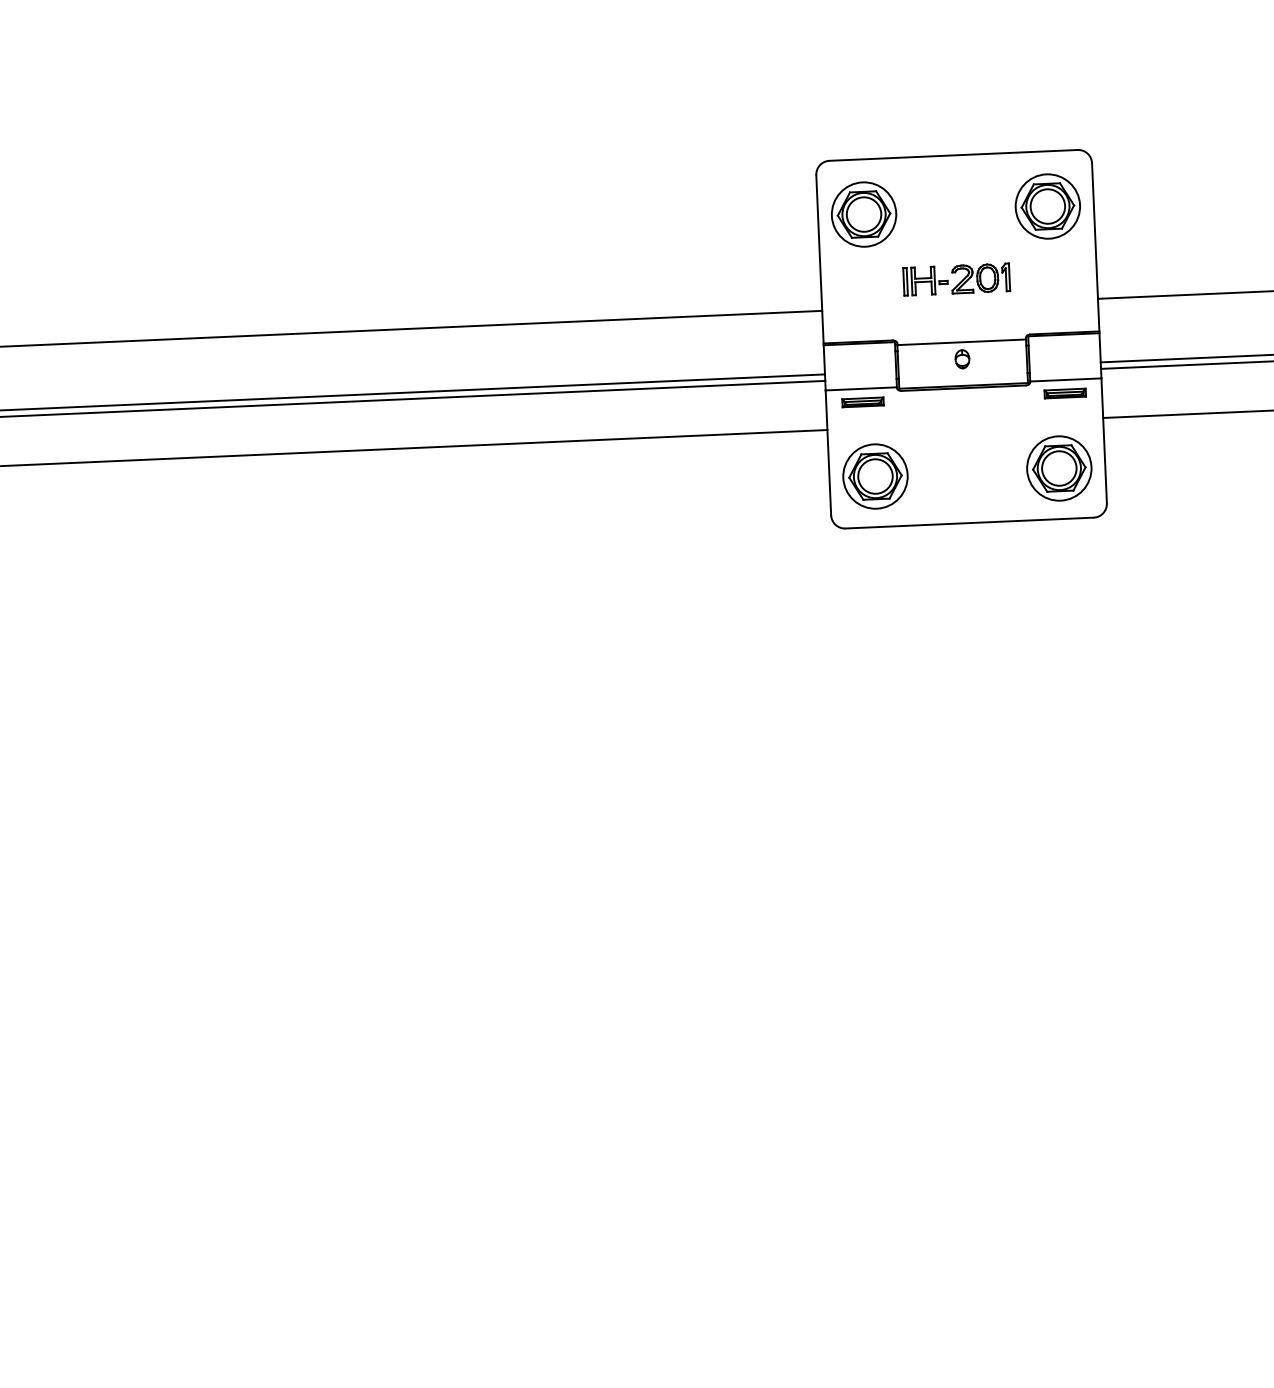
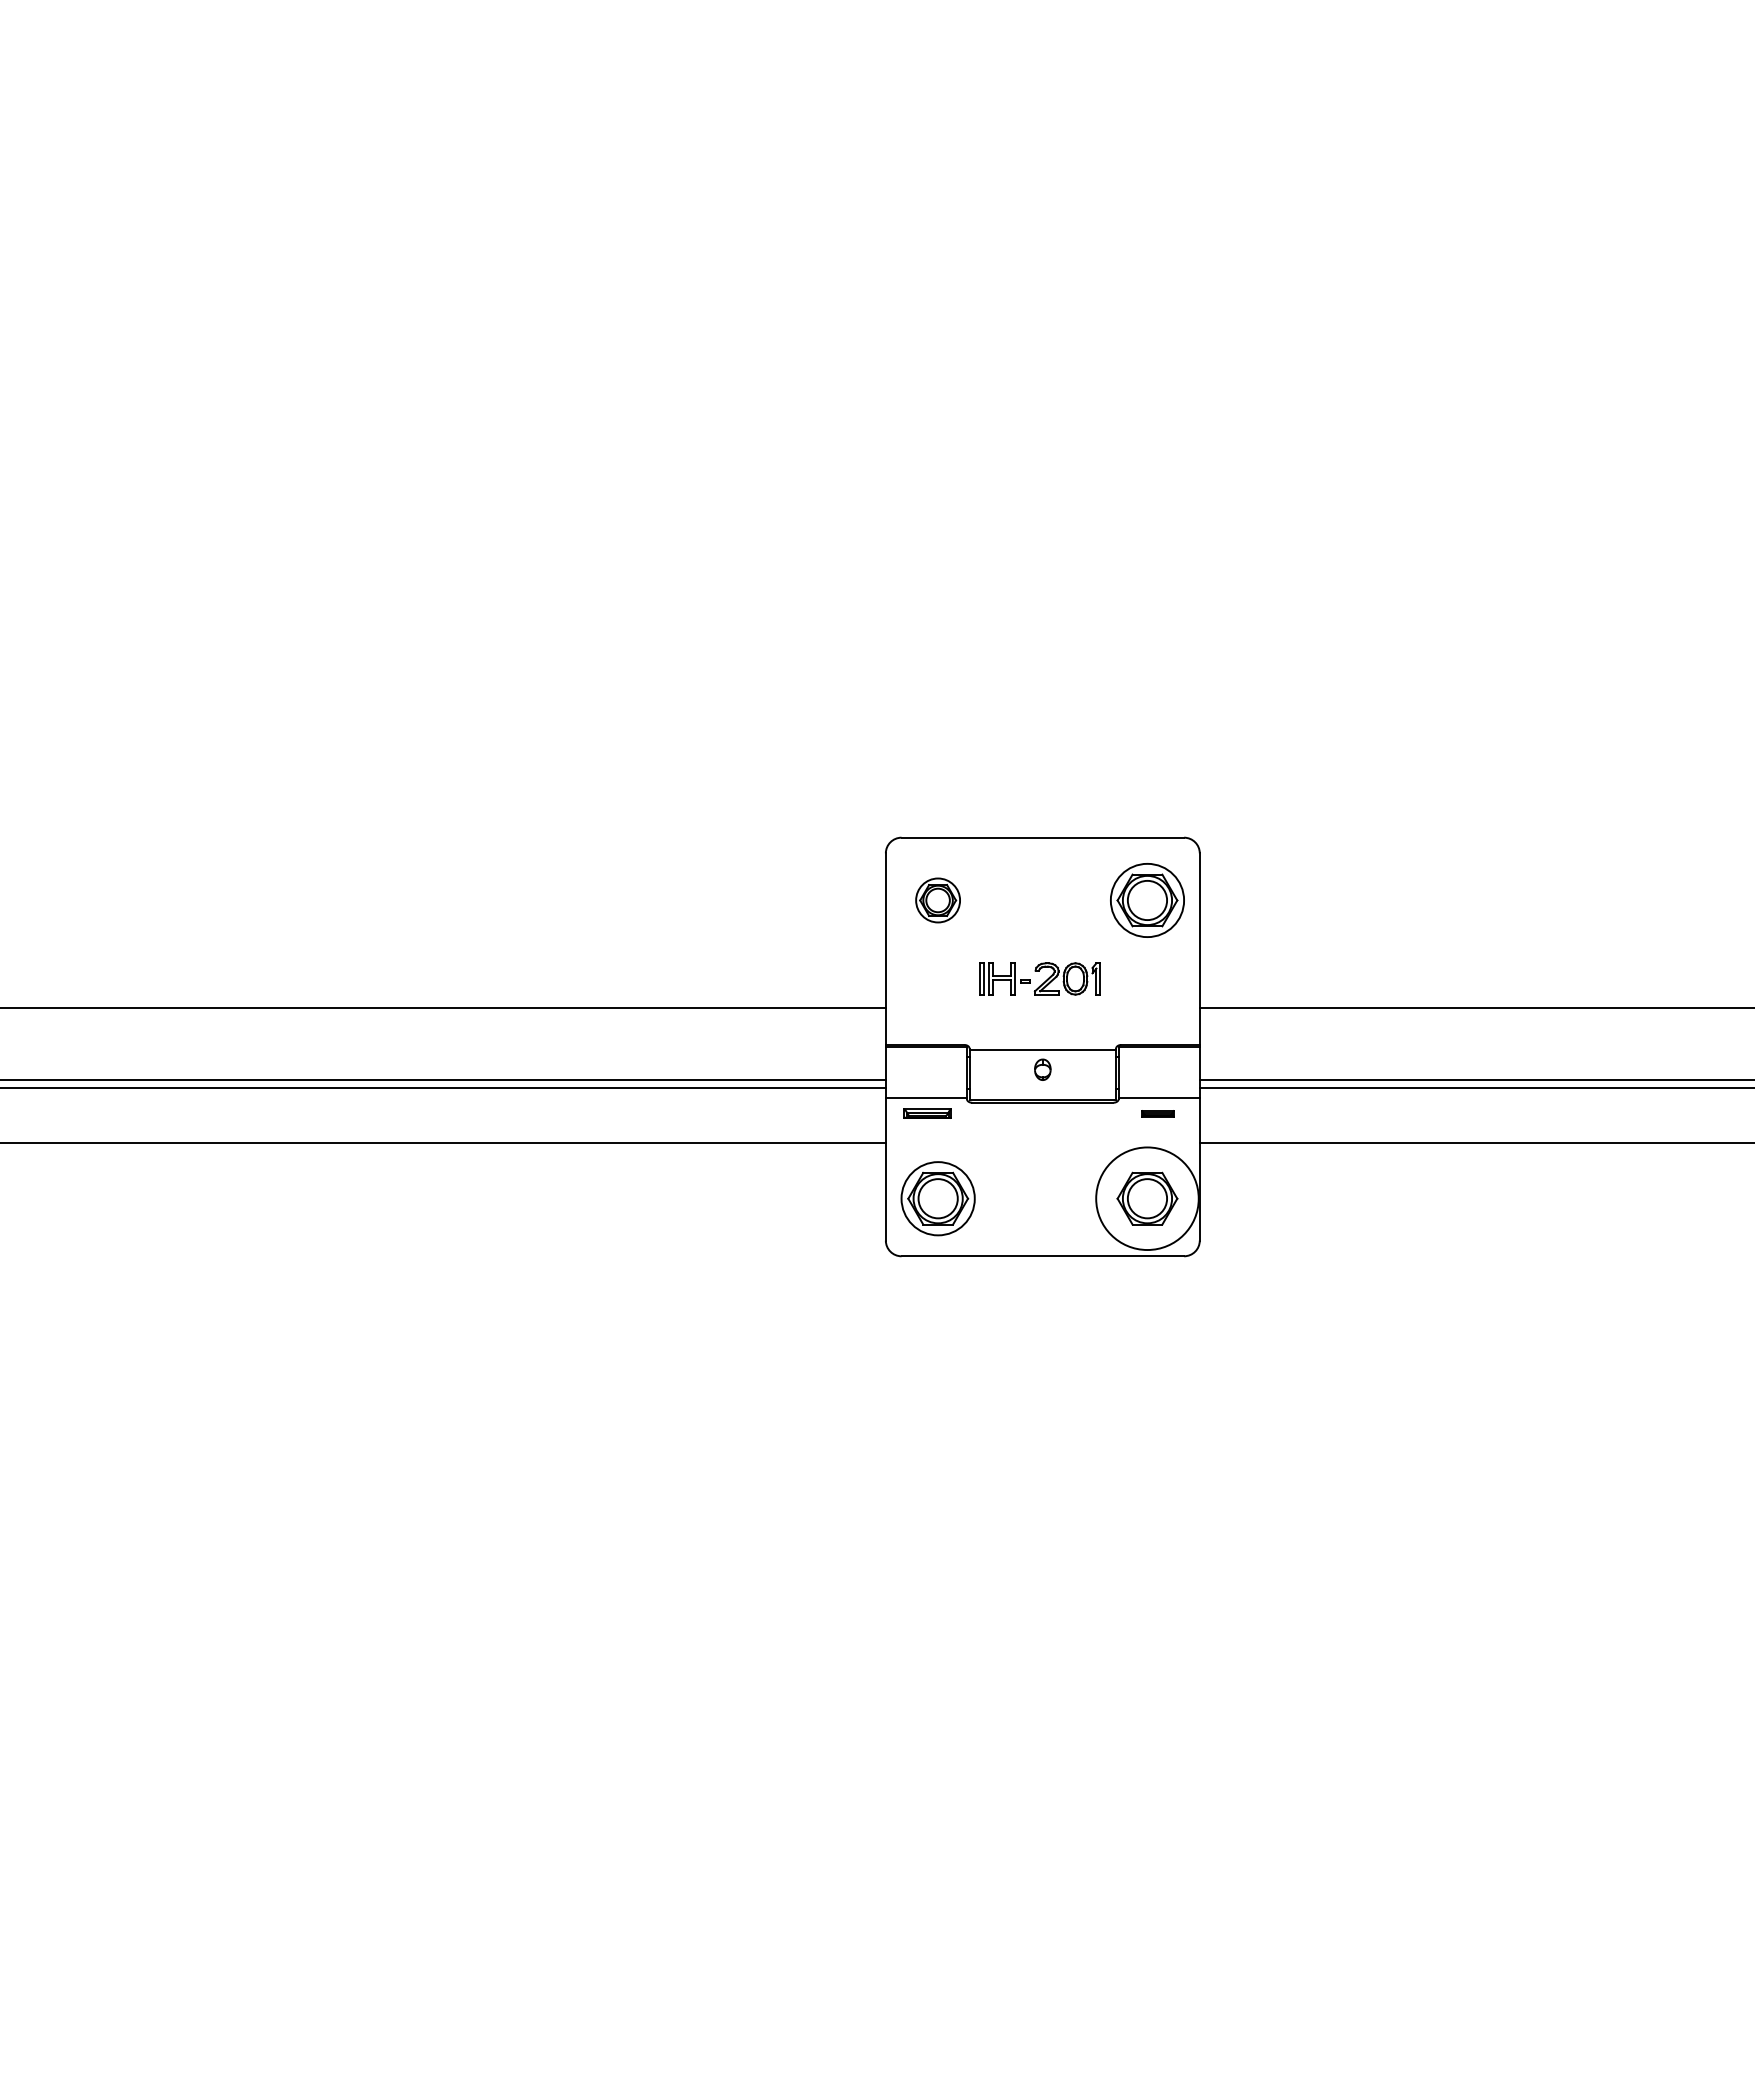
part: (863, 214) -> (937, 900), size x0.6
part: (1064, 393) -> (1157, 1113), size x0.7
circle: (1059, 468) -> (1147, 1198), size x1.4

